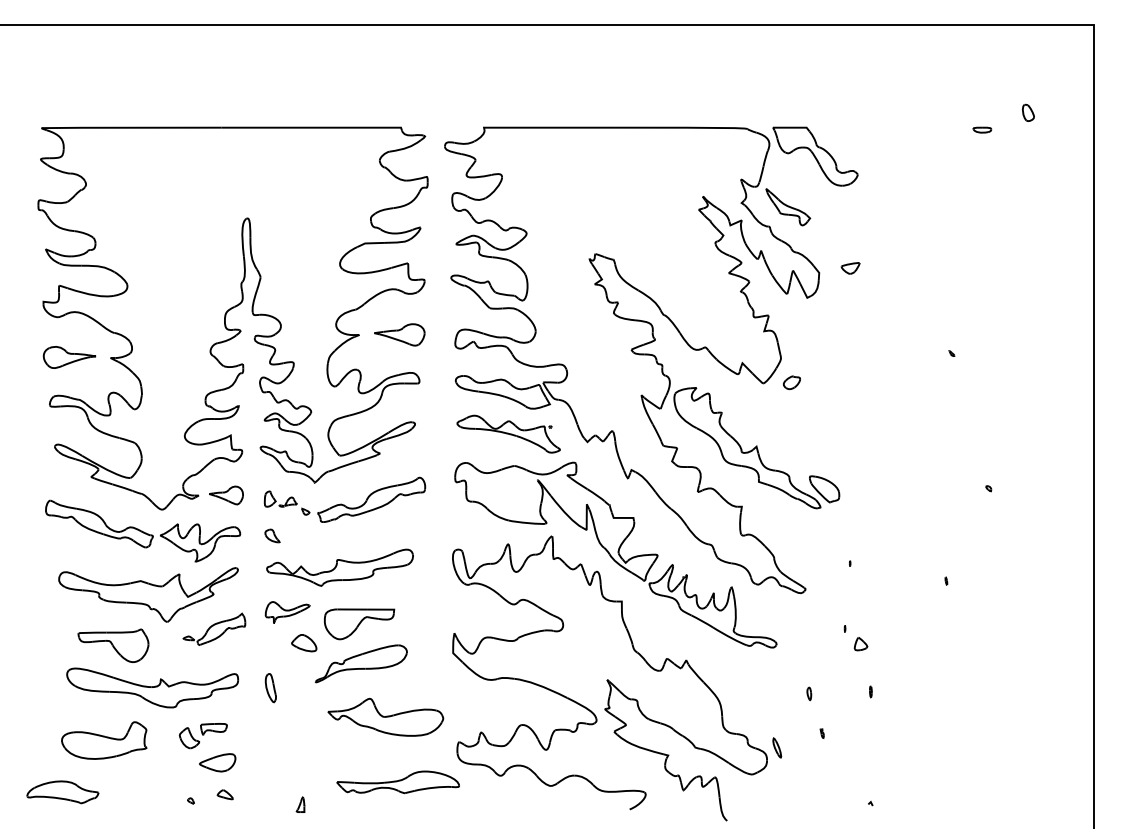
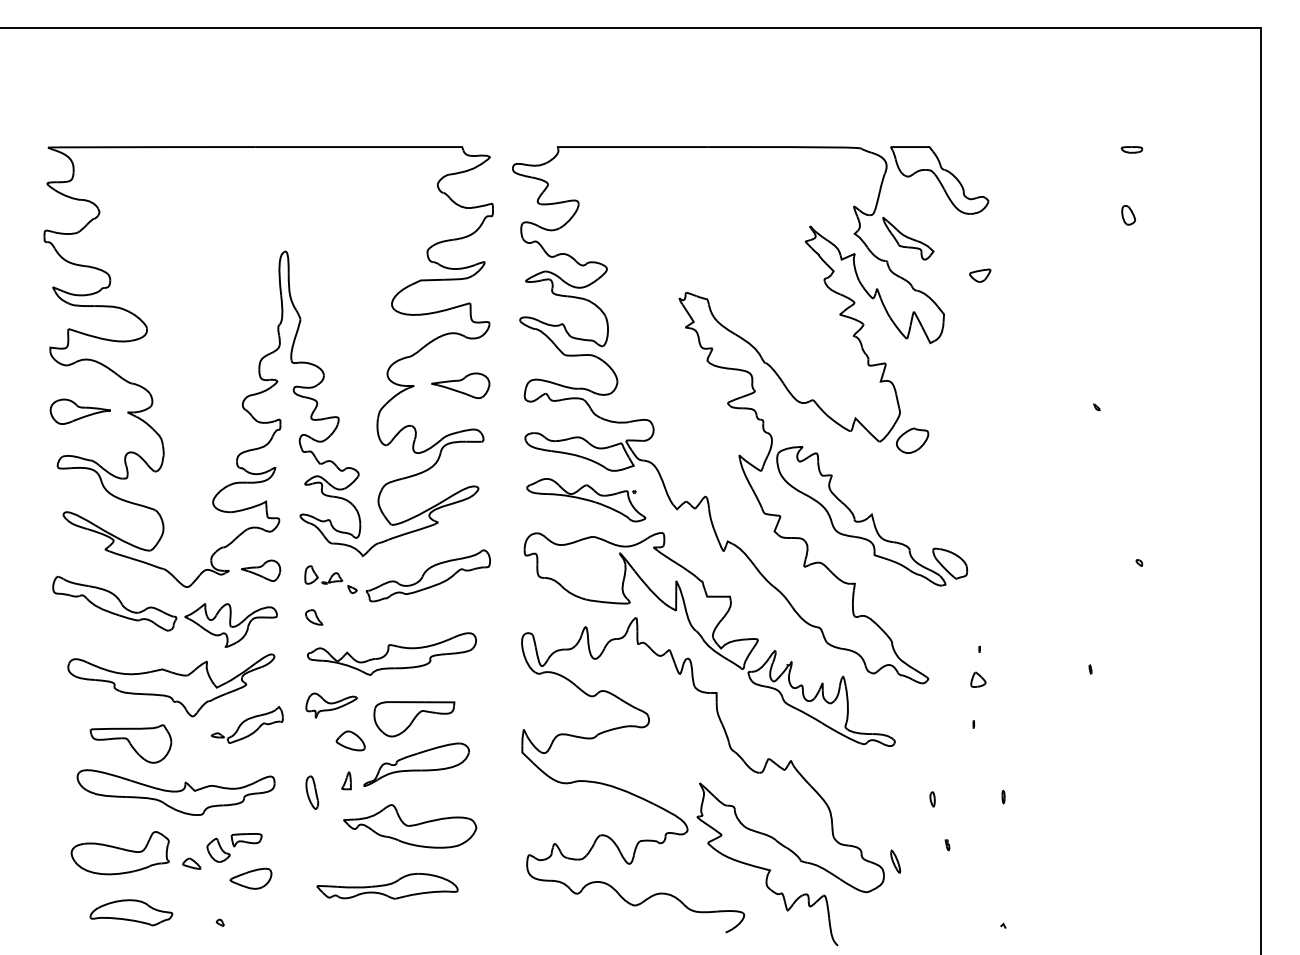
part: (1027, 112) -> (1127, 214), moved
part: (850, 268) -> (980, 275), moved
part: (791, 382) -> (912, 440), size x1.67
part: (860, 644) -> (977, 680), moved
part: (385, 716) -> (409, 825), moved
part: (397, 782) -> (386, 886), moved
part: (62, 792) -> (130, 912), moved
part: (224, 794) -> (190, 863), moved
part: (300, 804) -> (346, 780), moved

